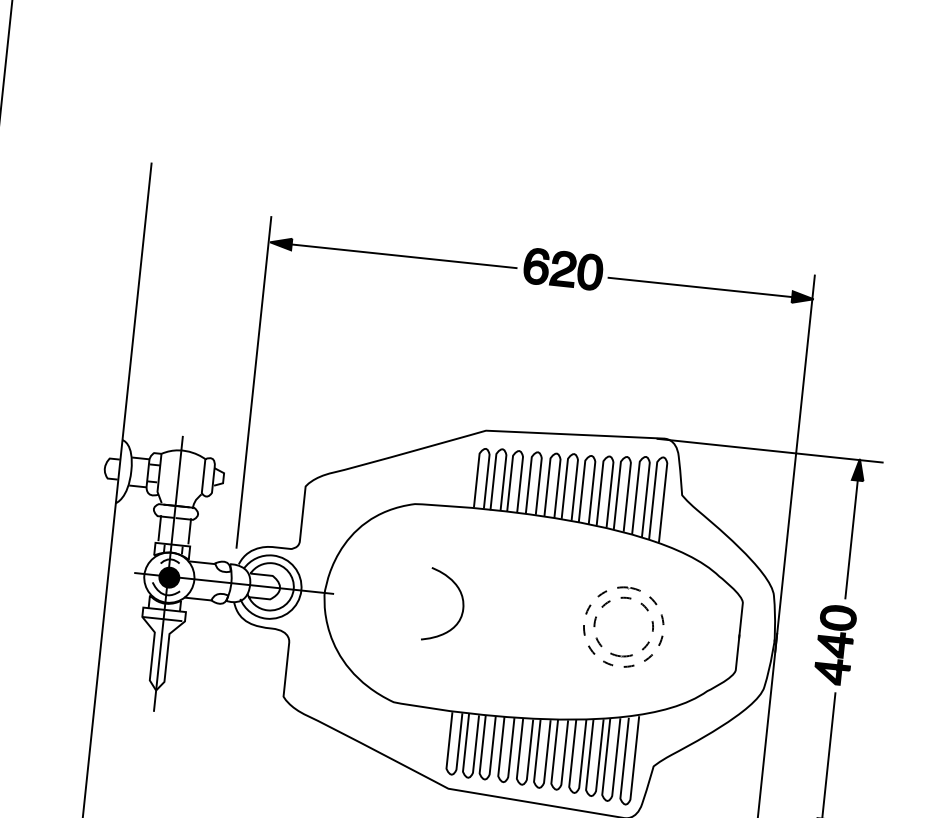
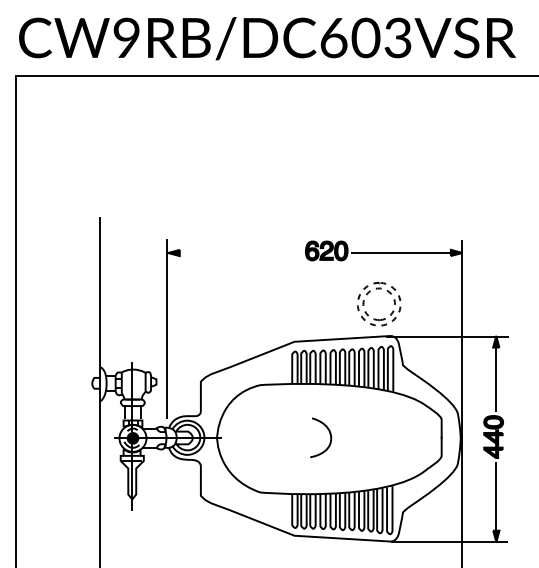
line: (402, 255) -> (239, 252), removed
curve: (460, 601) -> (329, 434), moved
part: (642, 646) -> (390, 313), moved

